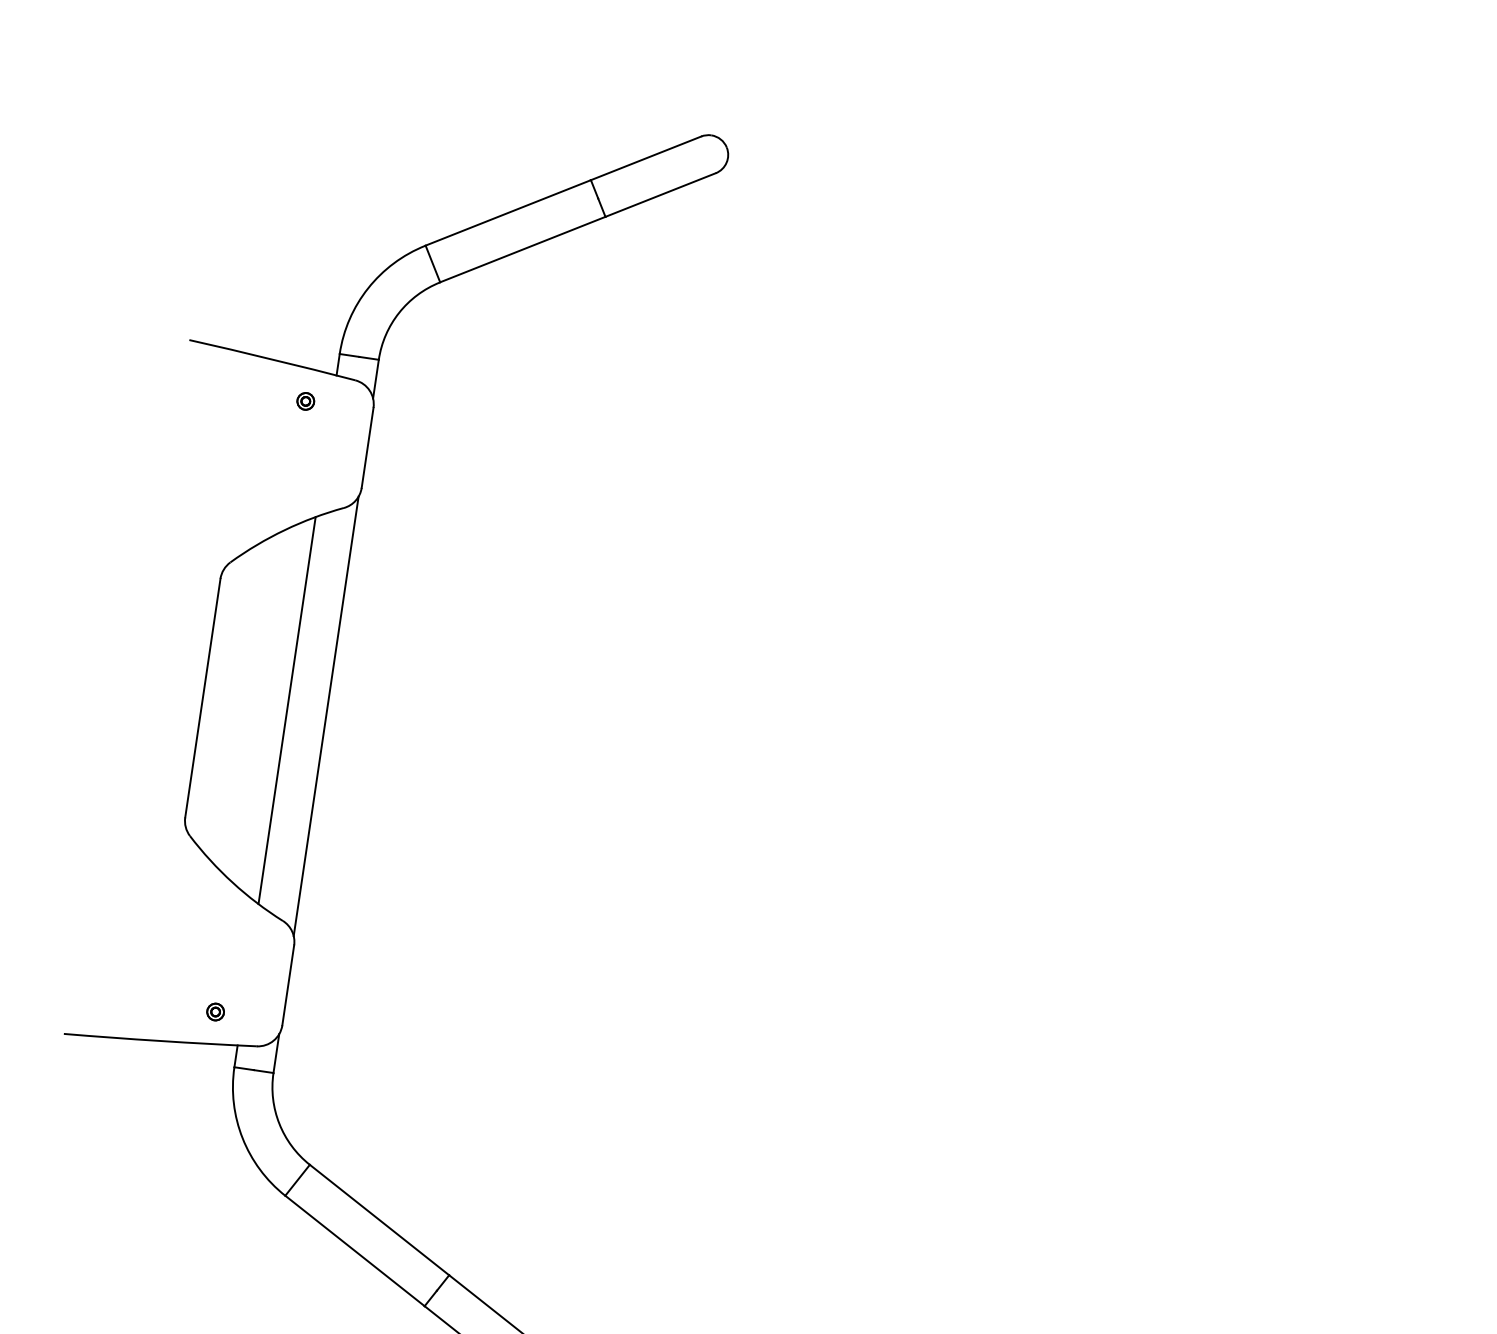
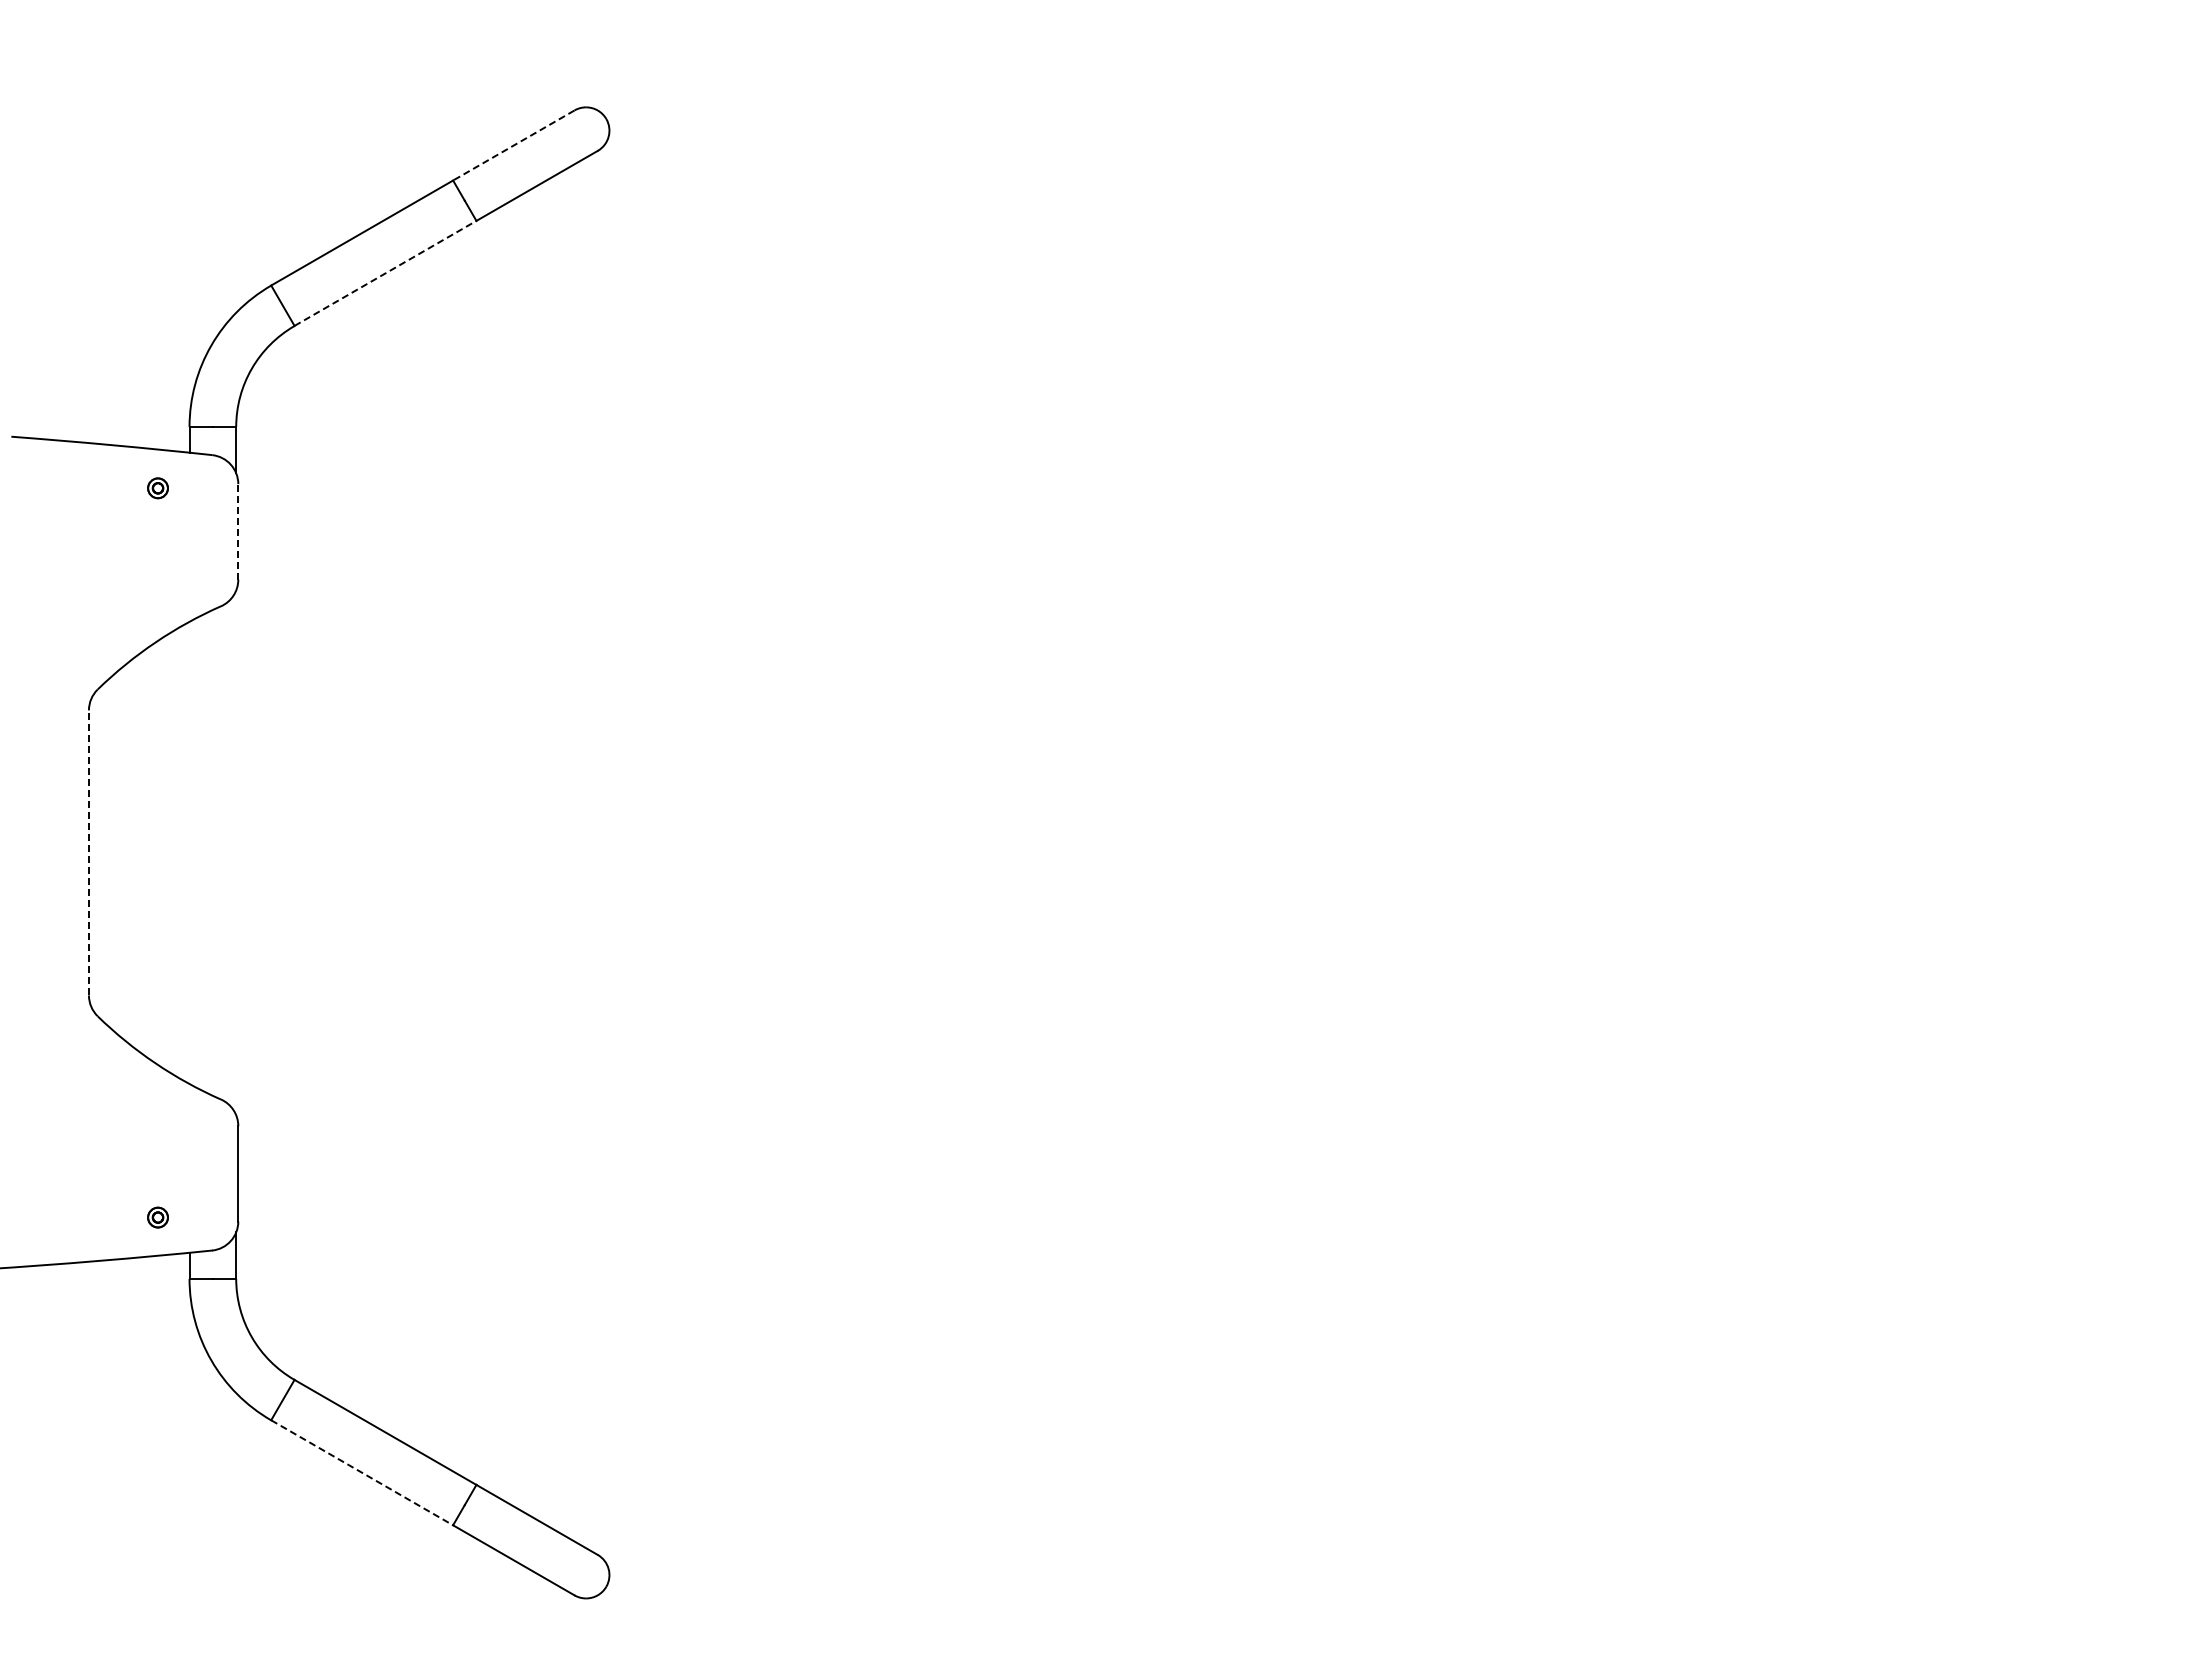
line: (645, 158) -> (513, 145), solid -> dashed
line: (522, 249) -> (385, 273), solid -> dashed
line: (367, 447) -> (238, 531), solid -> dashed
line: (202, 697) -> (88, 852), solid -> dashed
line: (287, 710) -> (189, 852), removed
line: (326, 716) -> (236, 852), removed
line: (355, 1251) -> (362, 1473), solid -> dashed

